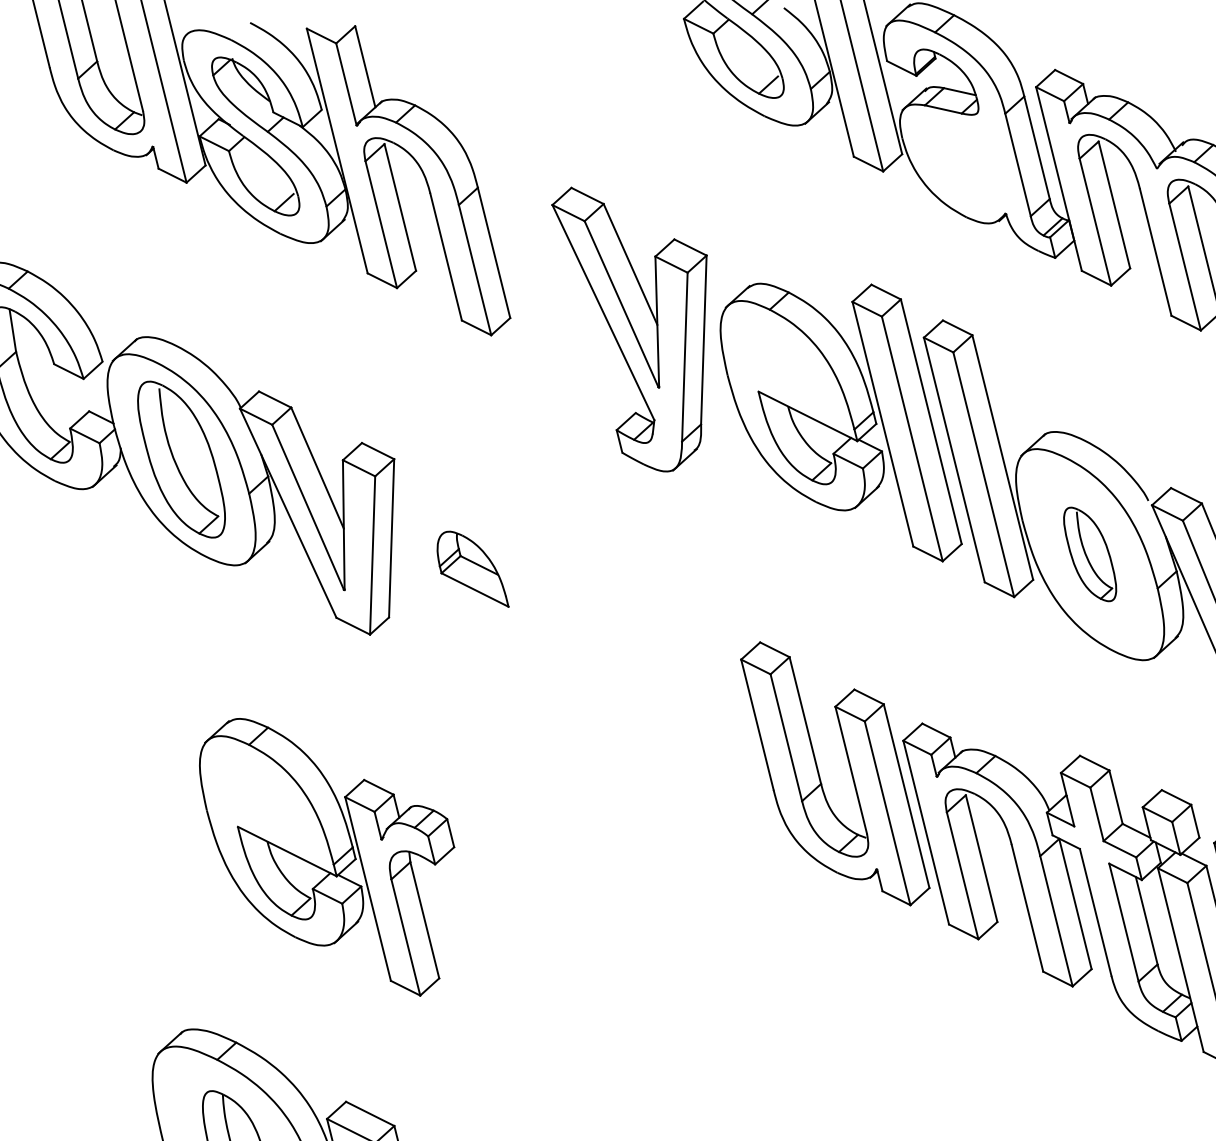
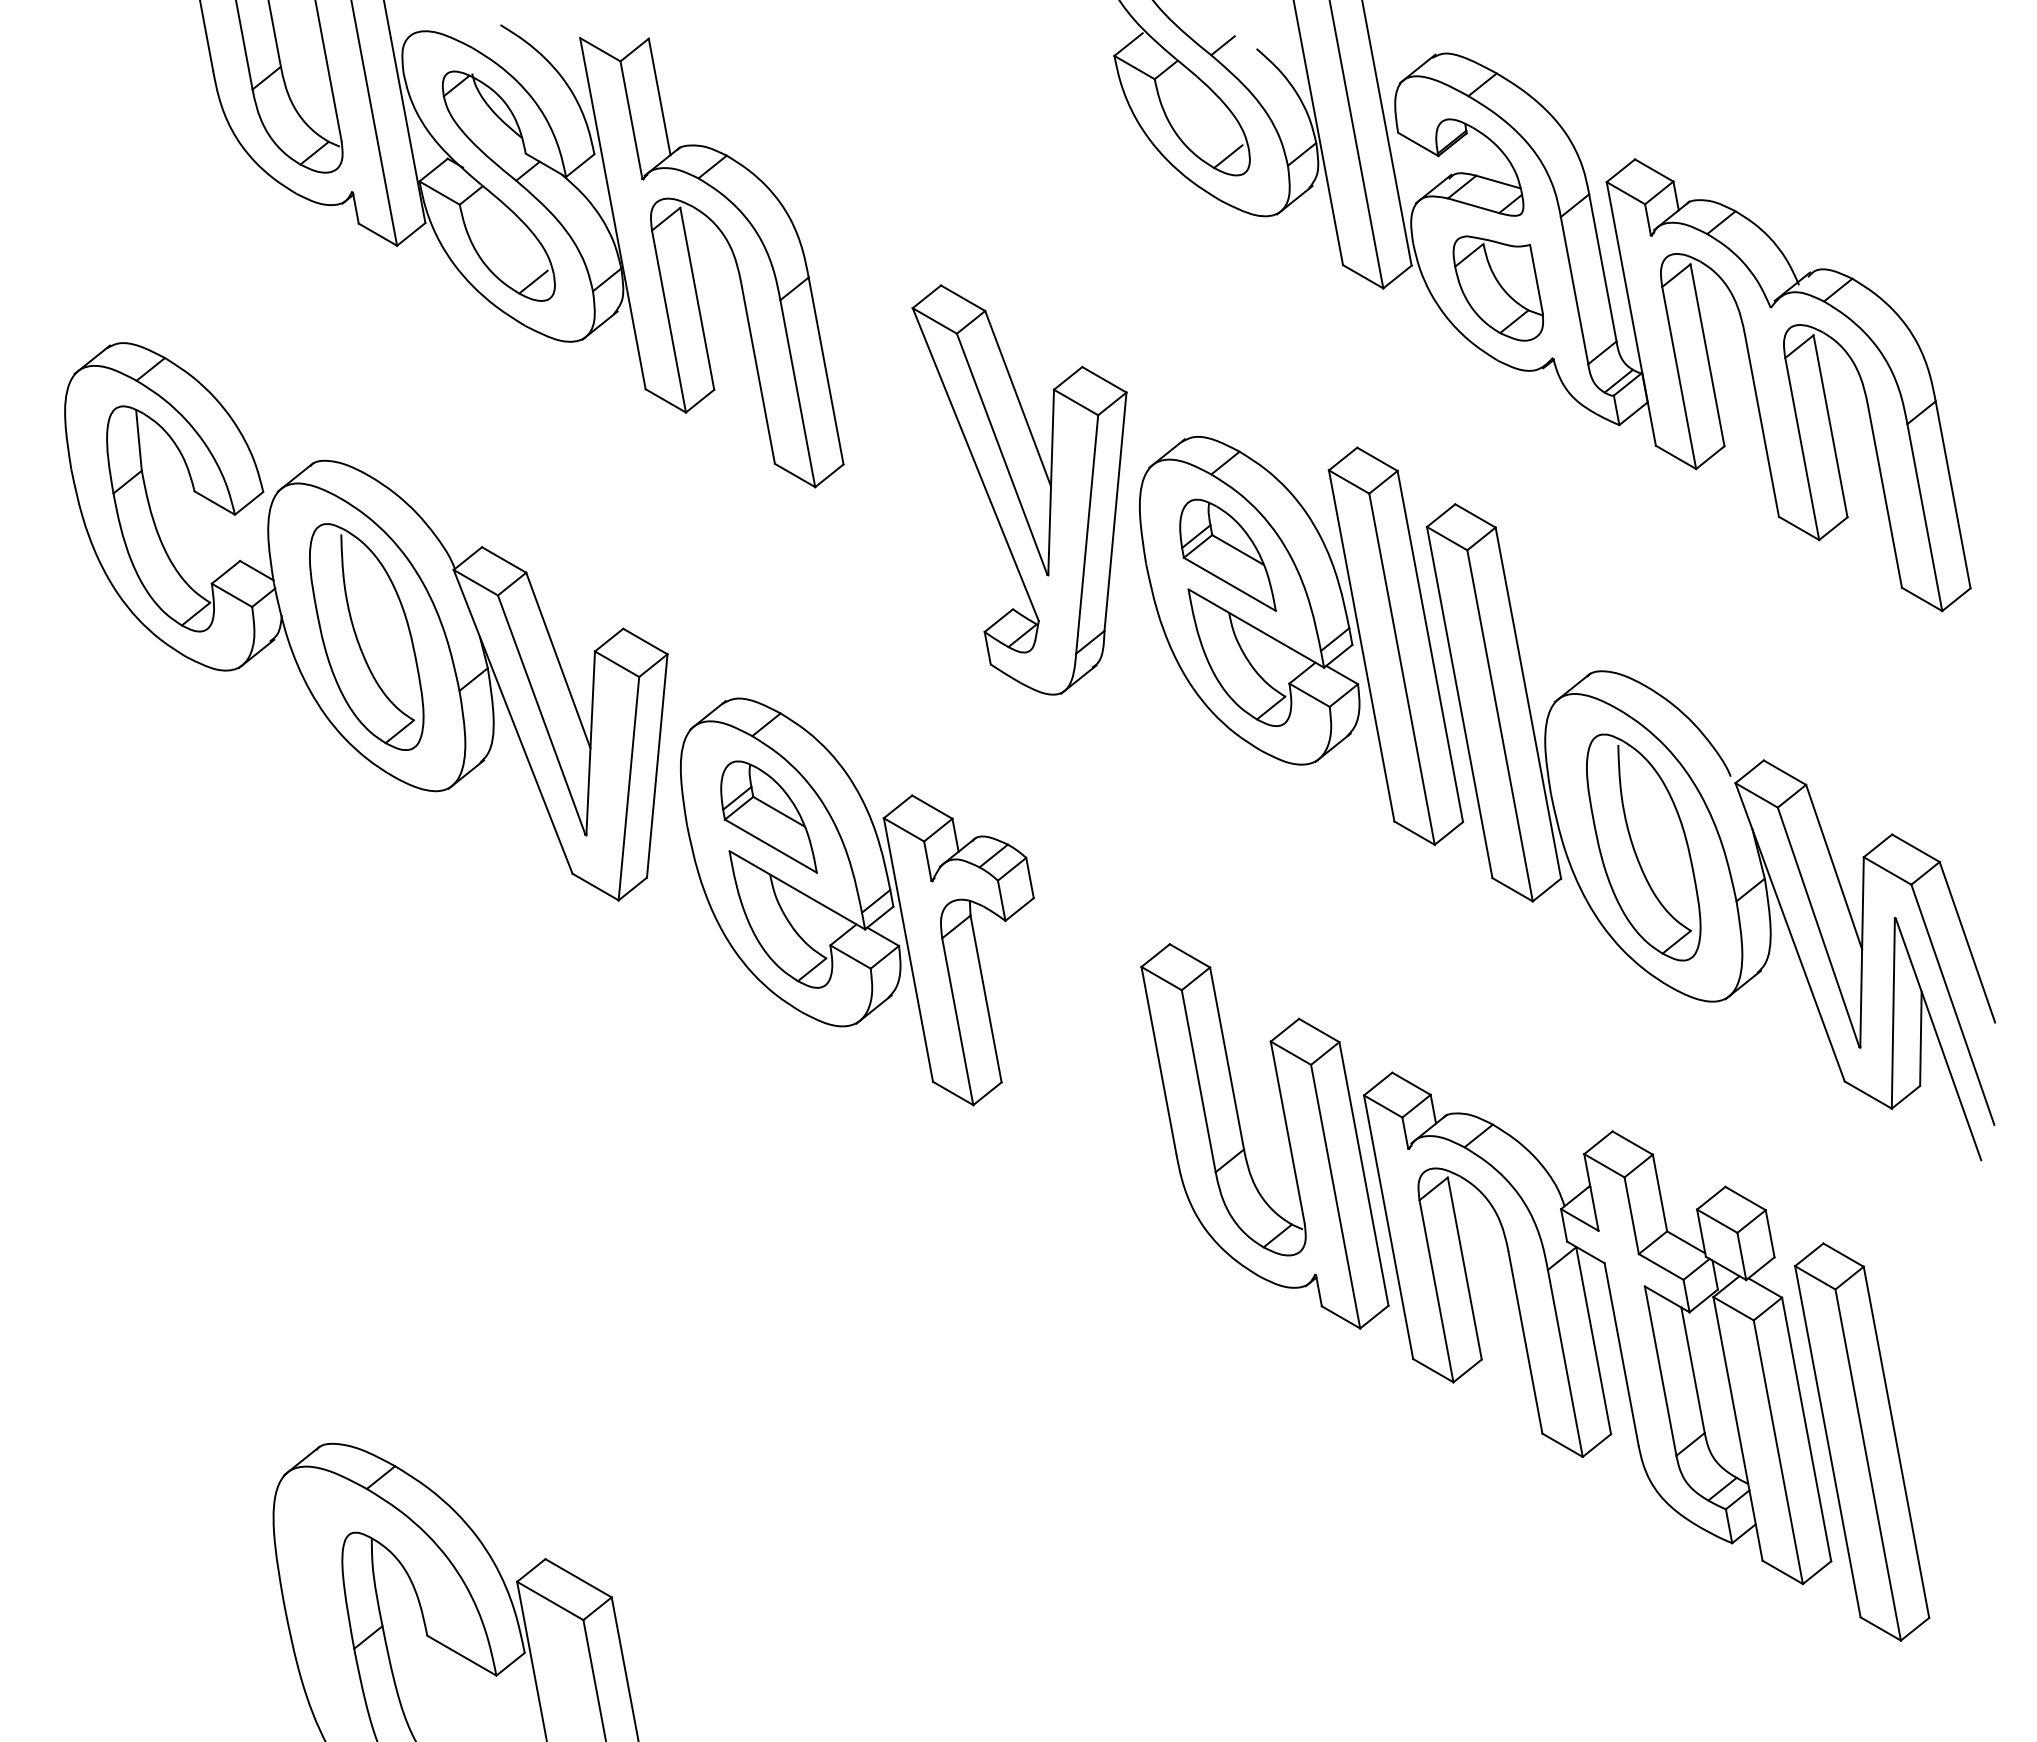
part: (963, 166) -> (1497, 288), added
part: (784, 365) -> (1227, 554), added
part: (1089, 554) -> (1643, 847), size x1.67
part: (329, 856) -> (856, 901), moved

